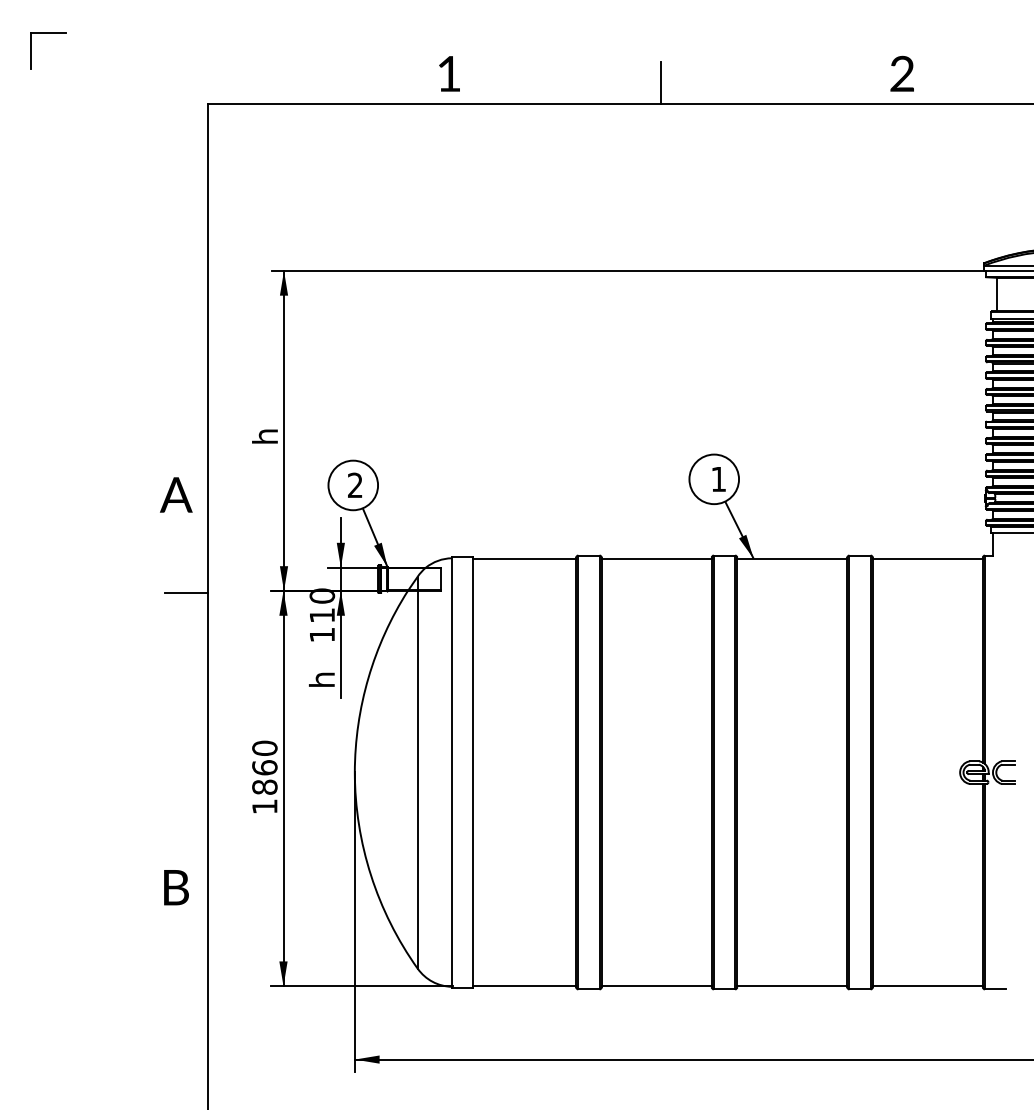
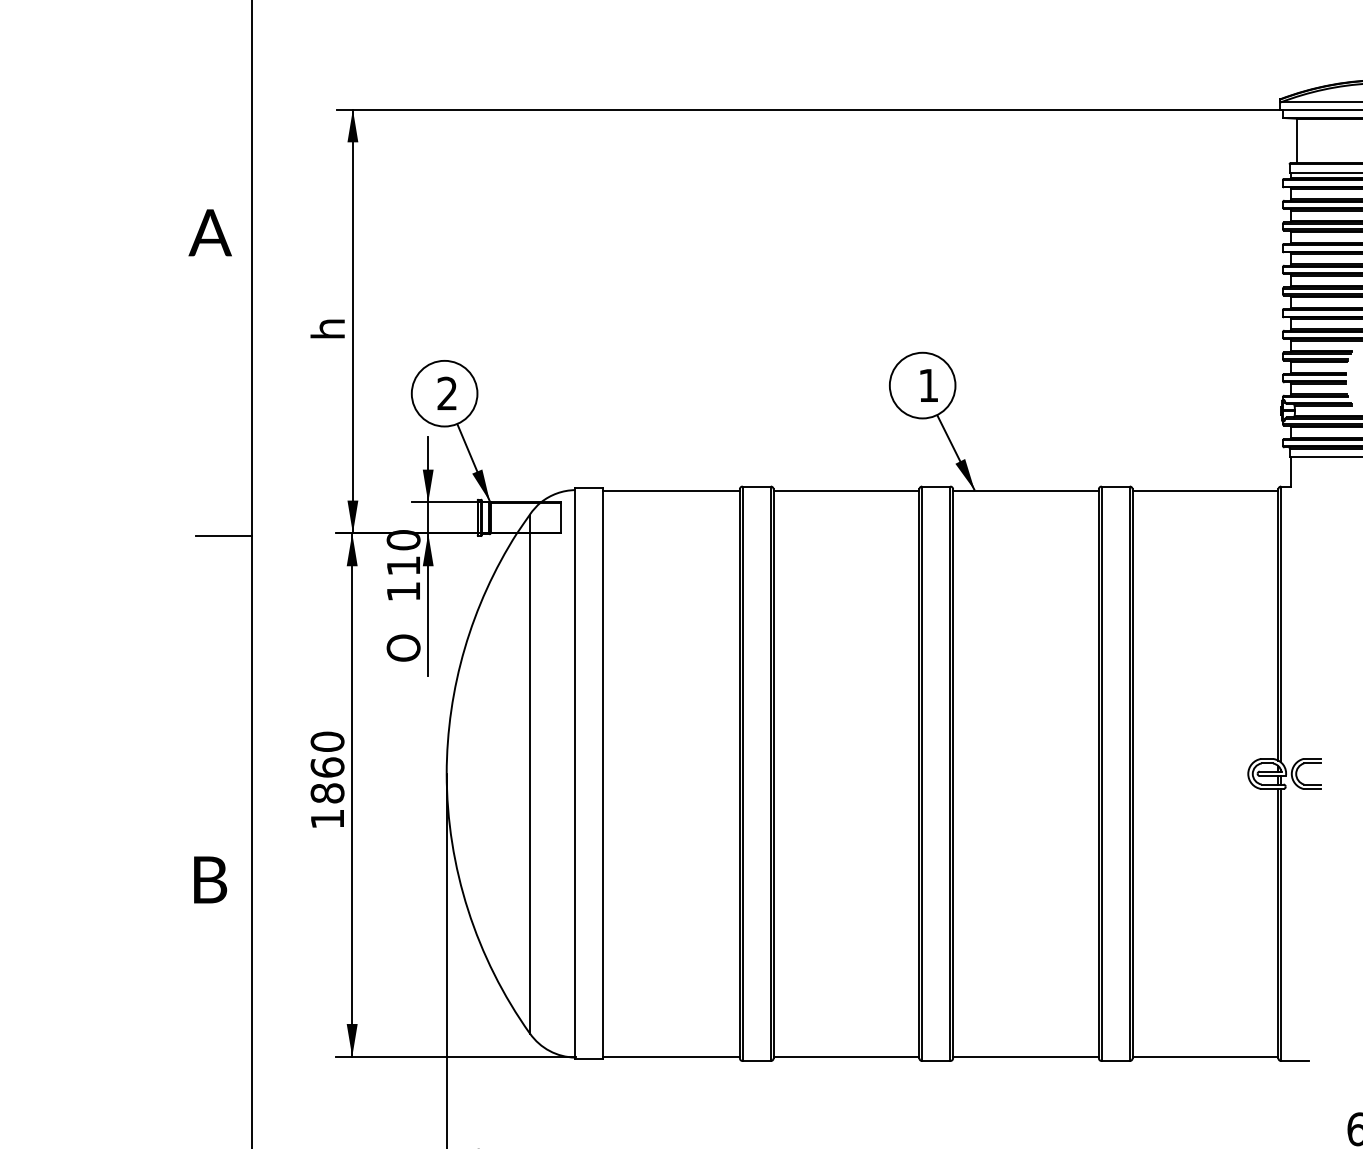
text: (176, 494) -> (210, 232), moved
text: (321, 677) -> (402, 647), h -> O
text: (176, 887) -> (210, 879), moved

